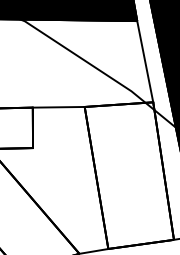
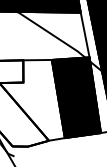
fill: (127, 175) -> (75, 97), added

